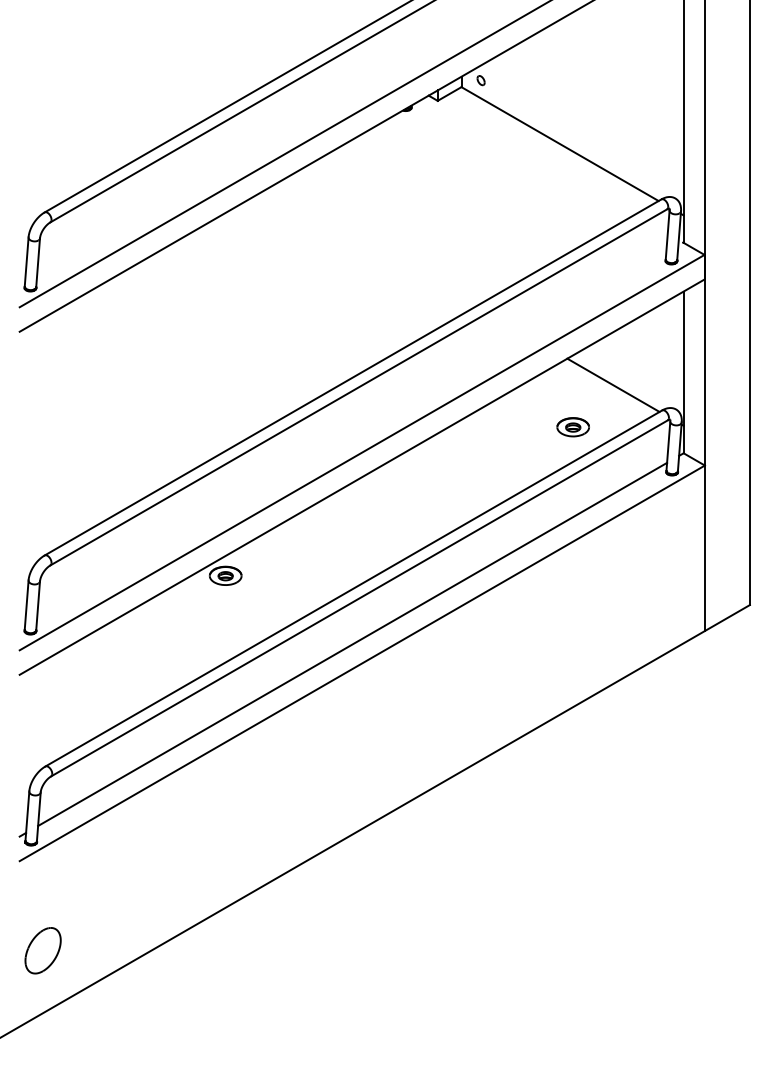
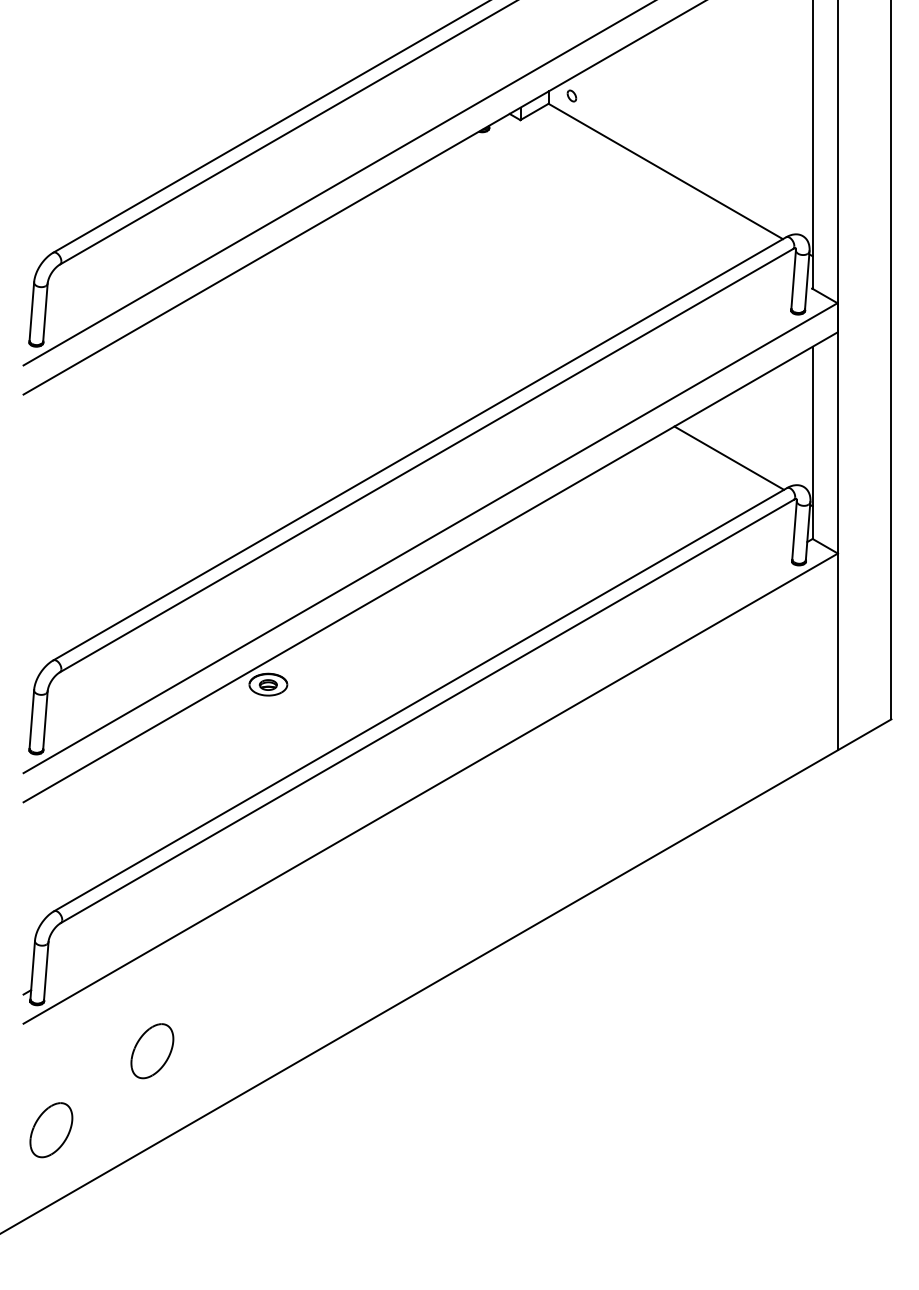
part: (573, 426) -> (681, 507), removed
line: (352, 643) -> (418, 765), removed
part: (128, 884) -> (152, 1051), added

